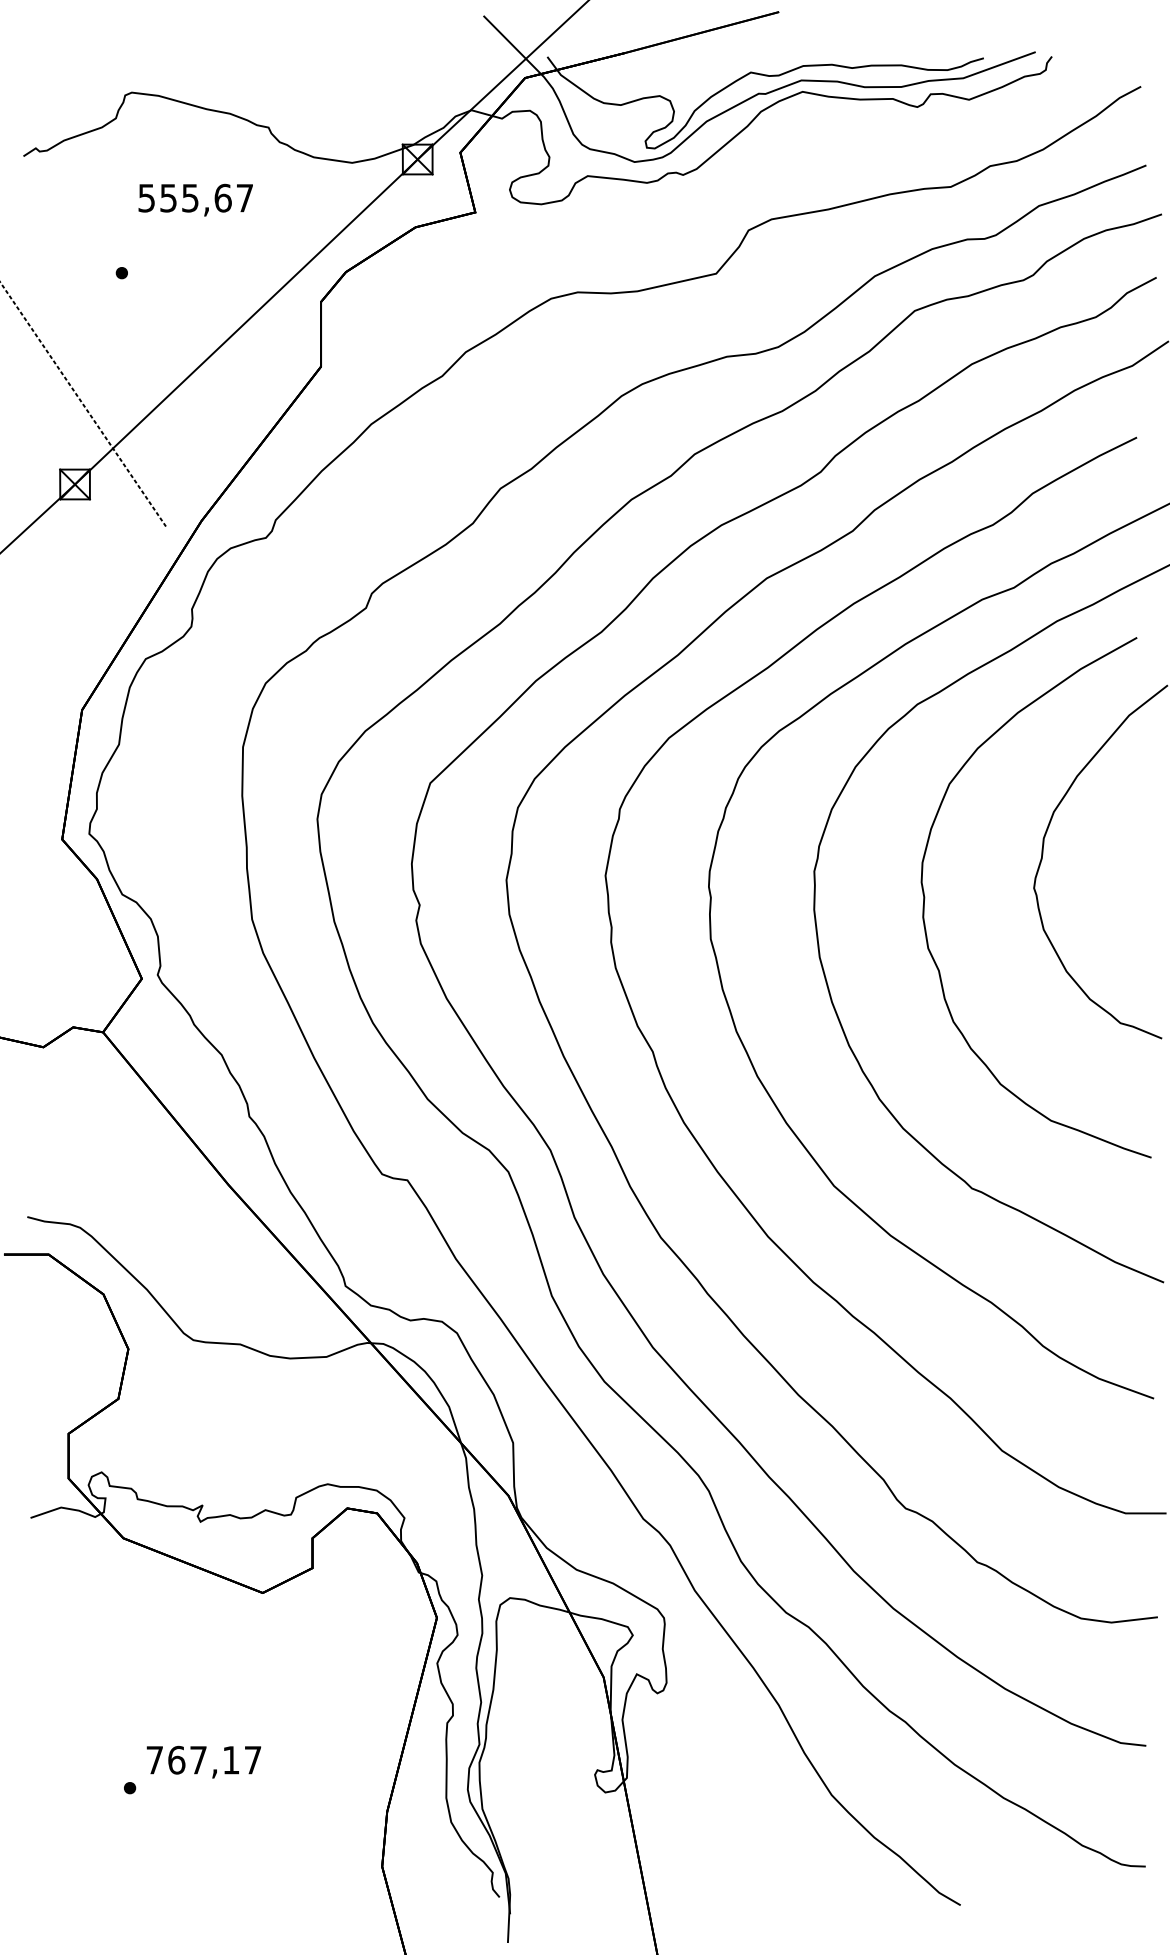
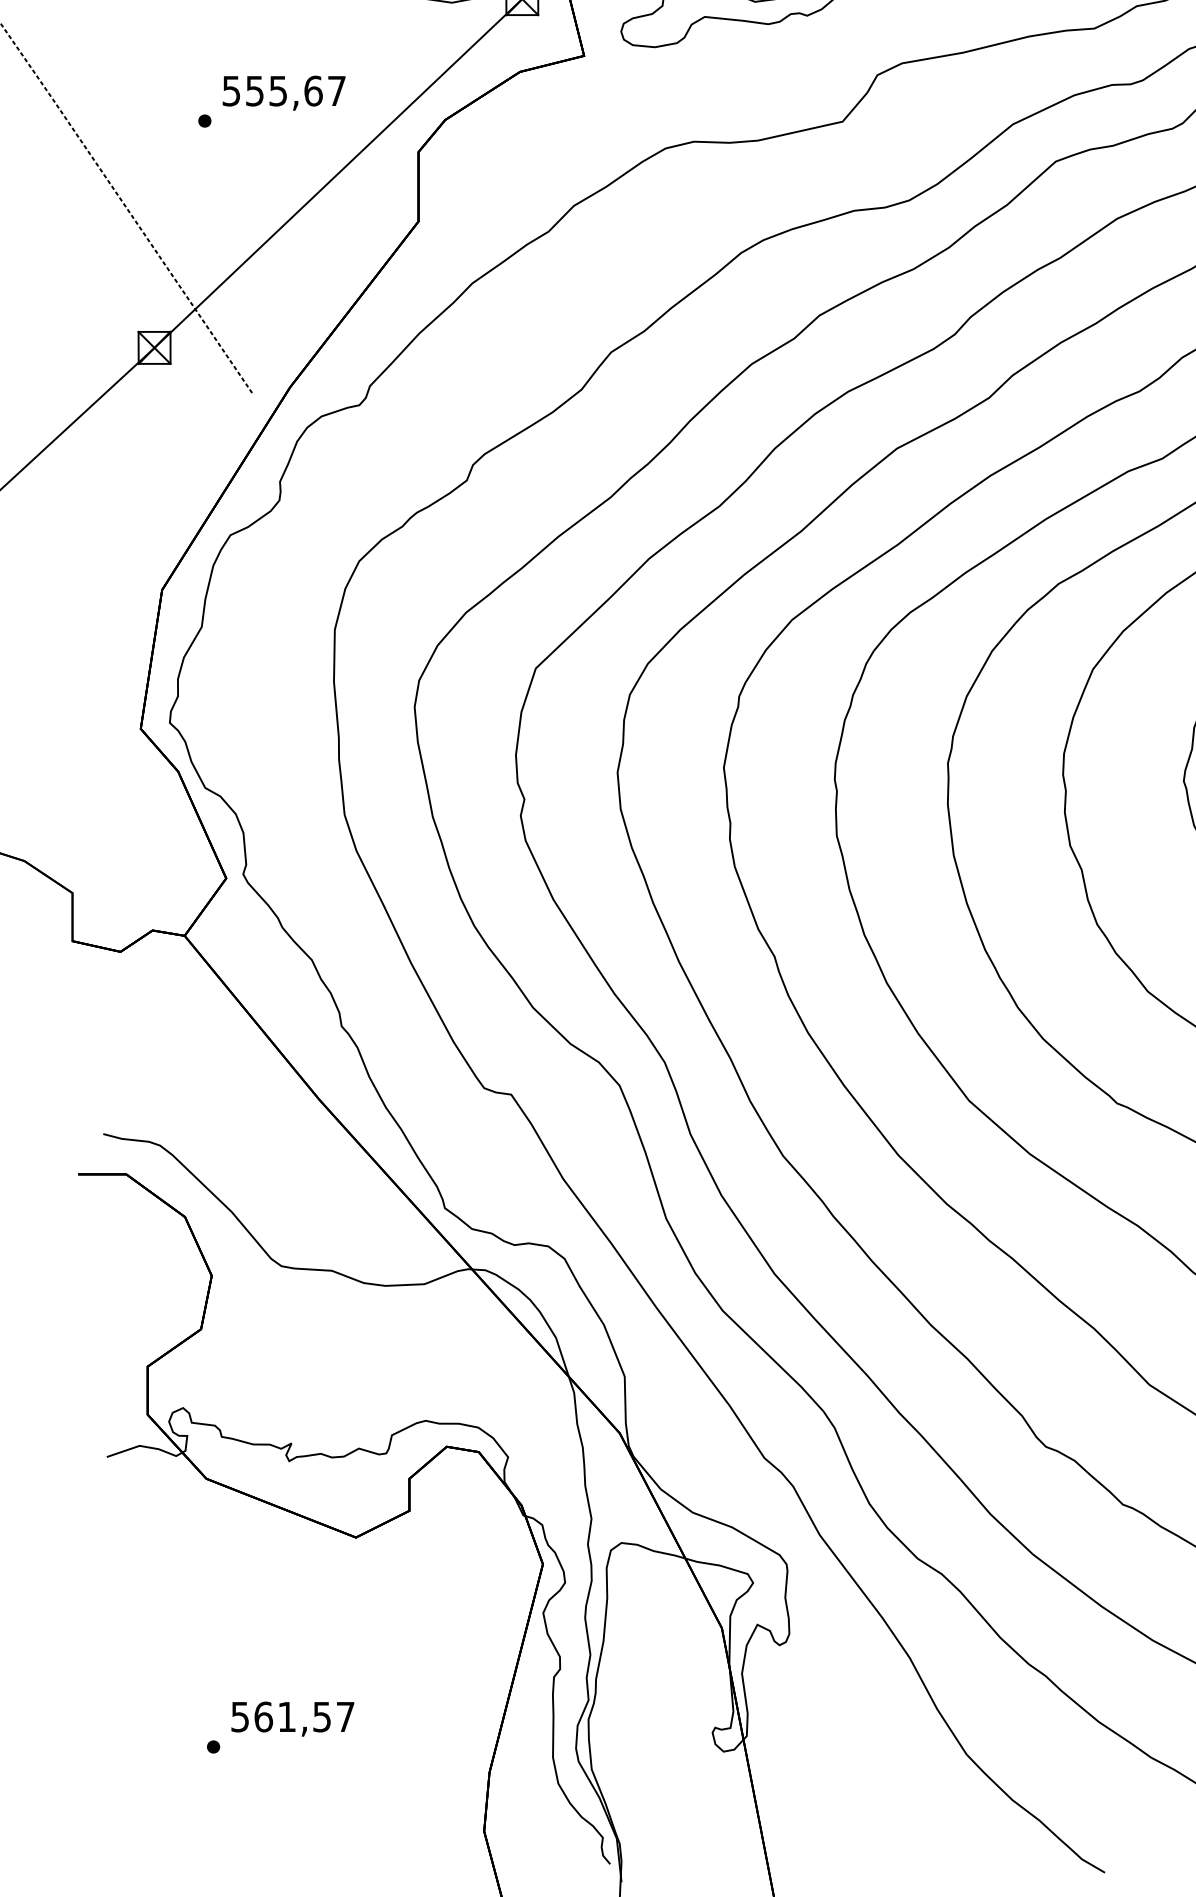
text: (195, 199) -> (283, 92), moved
text: (192, 1760) -> (280, 1717), 767,17 -> 561,57

